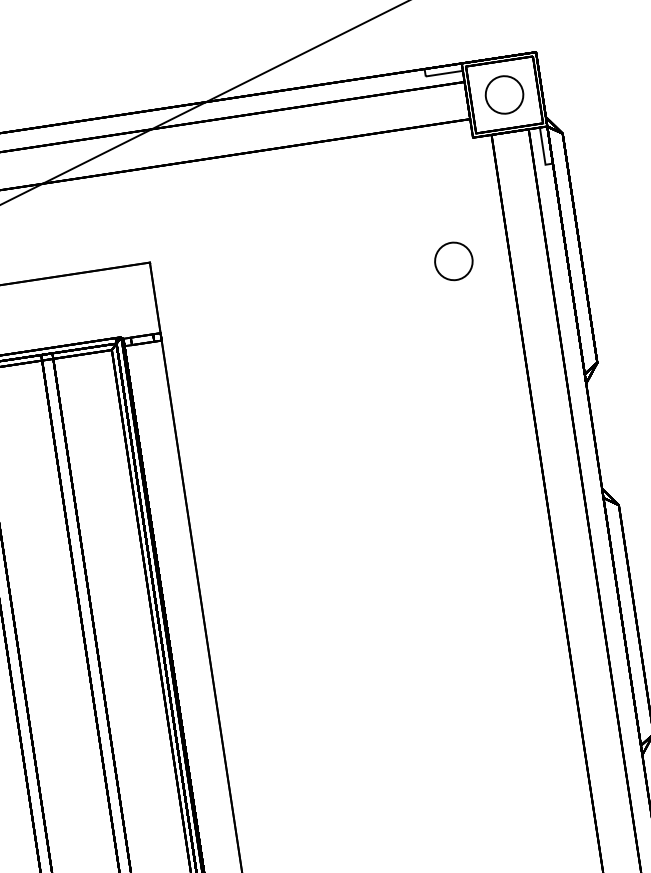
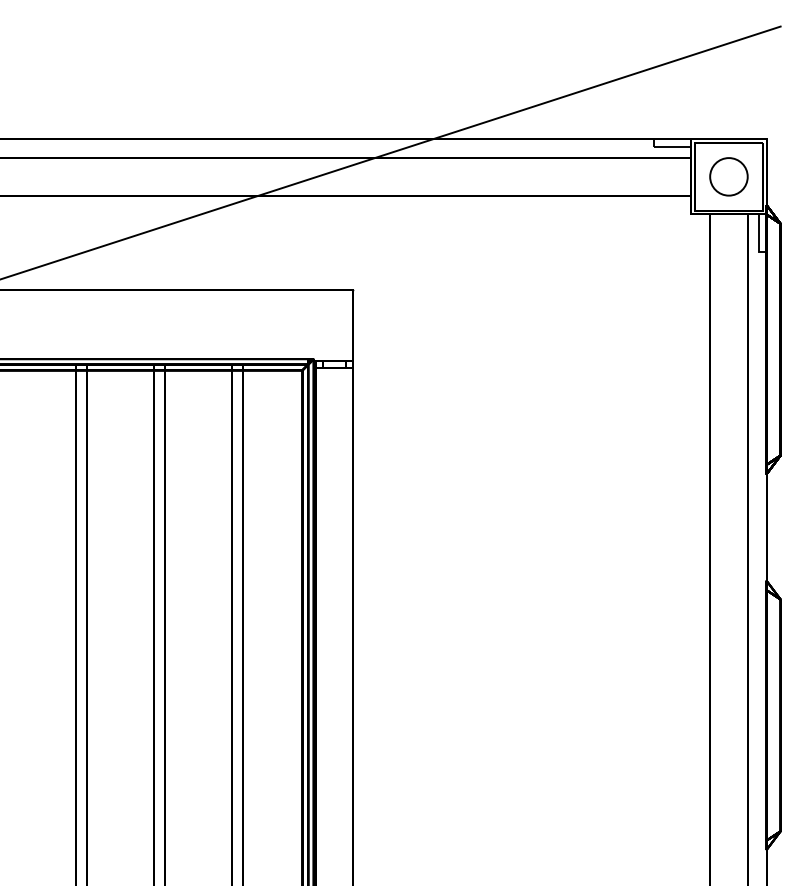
circle: (453, 261) -> (653, 333), removed

